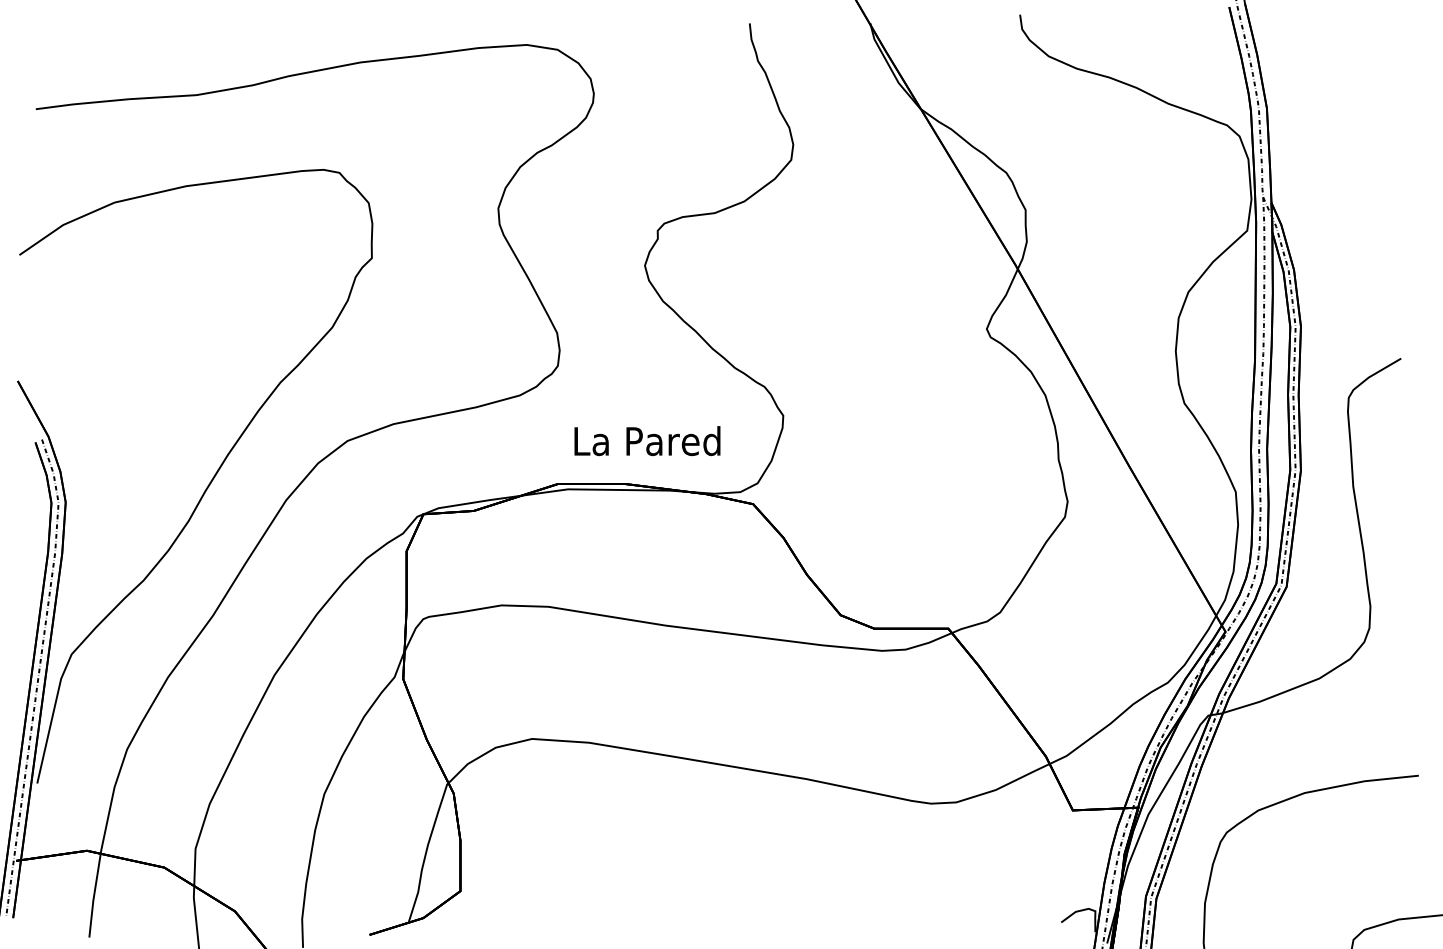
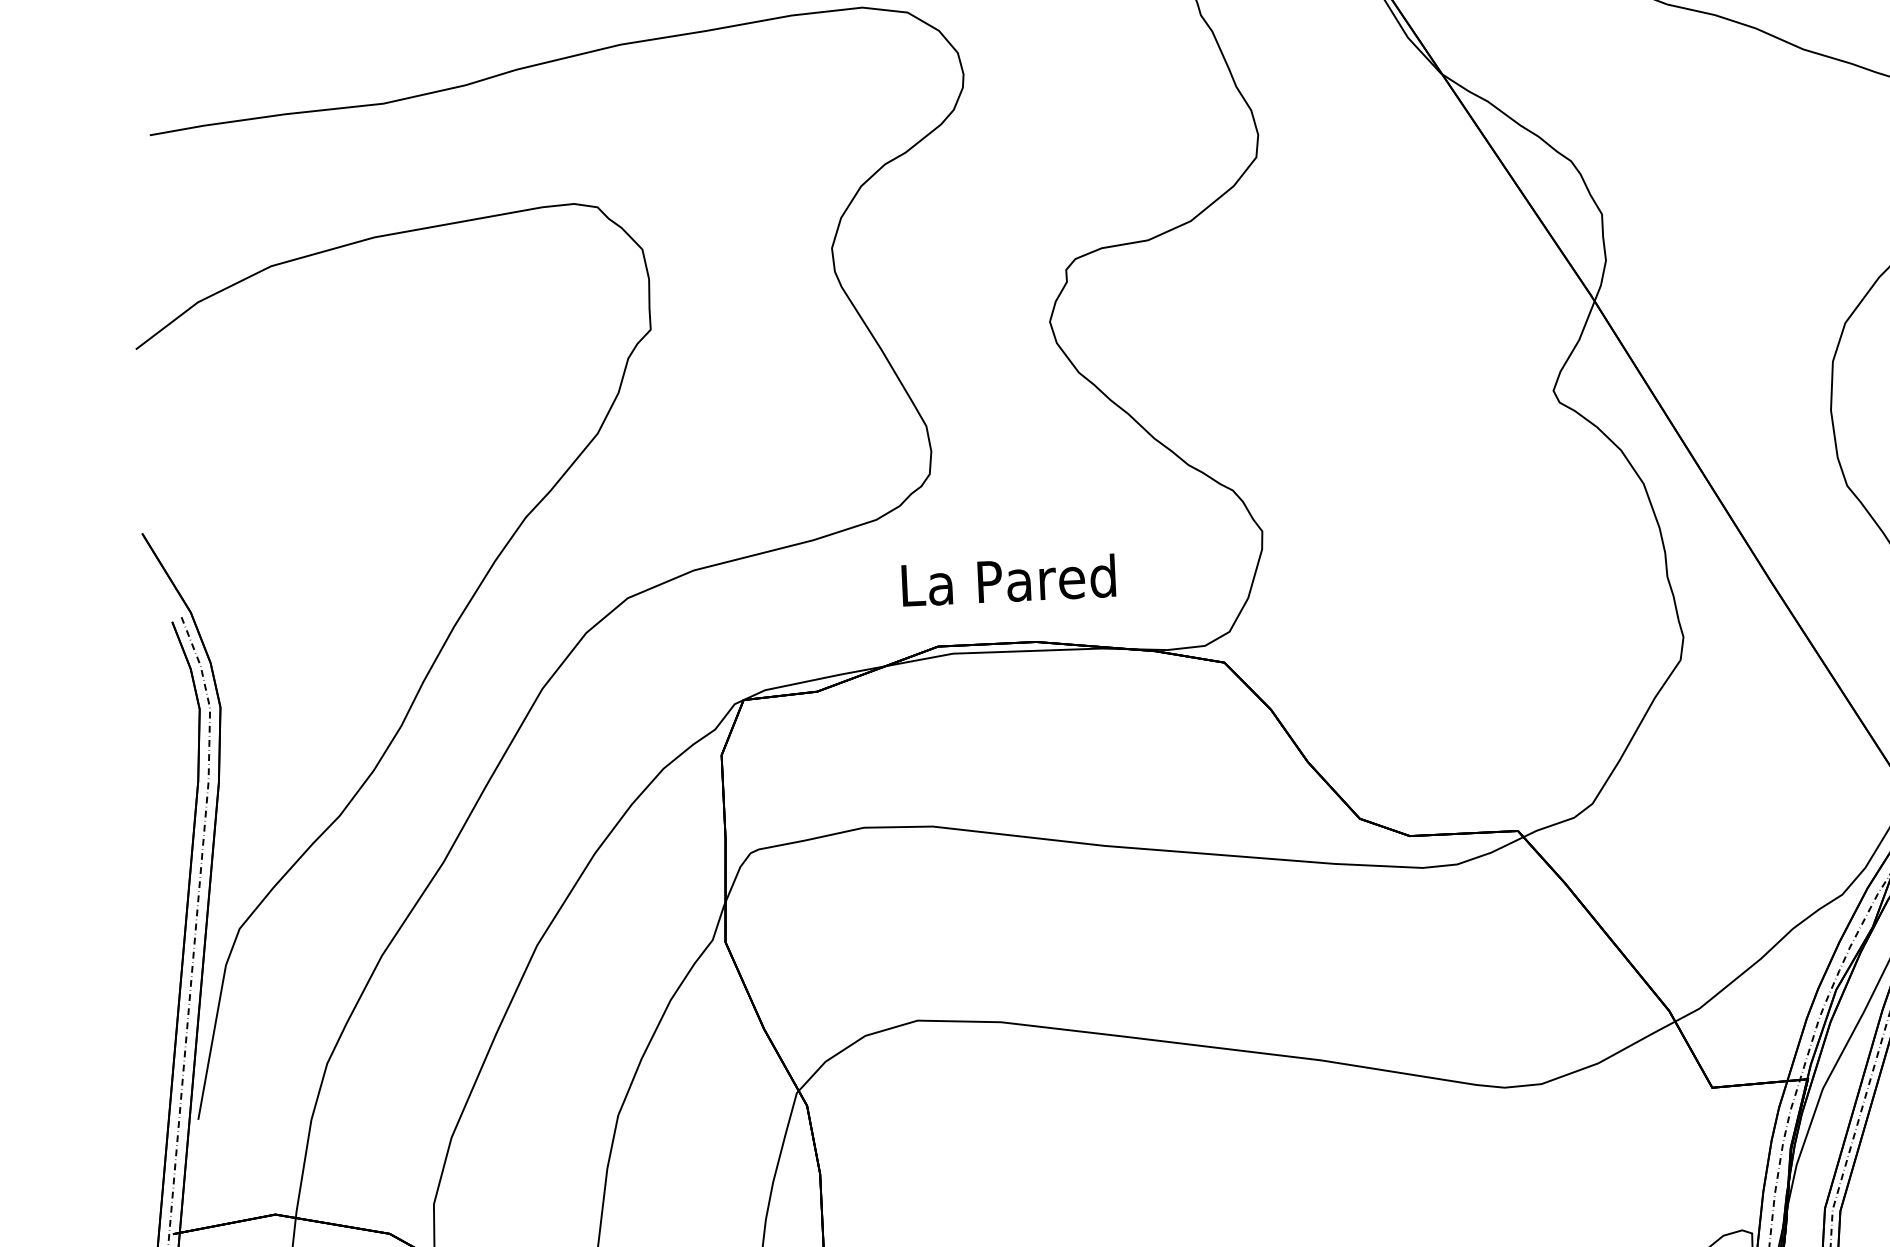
text: (647, 441) -> (1008, 581), moved

